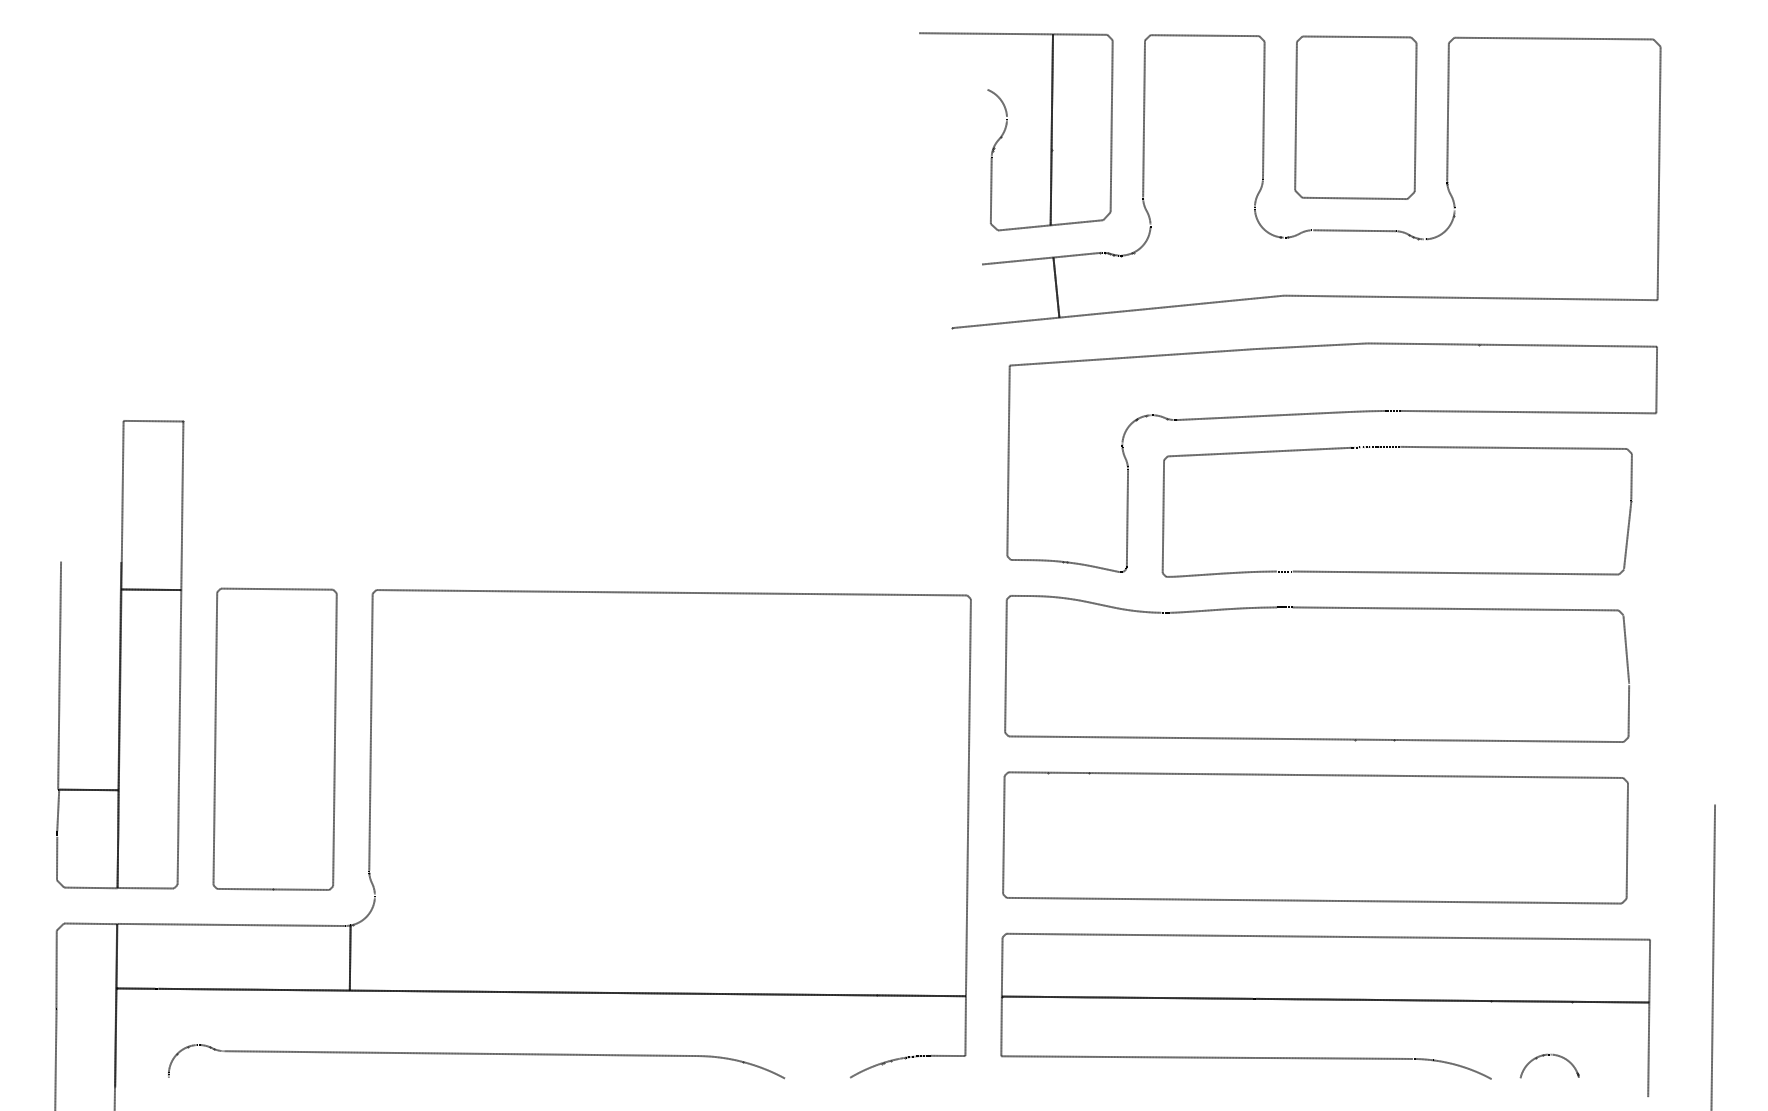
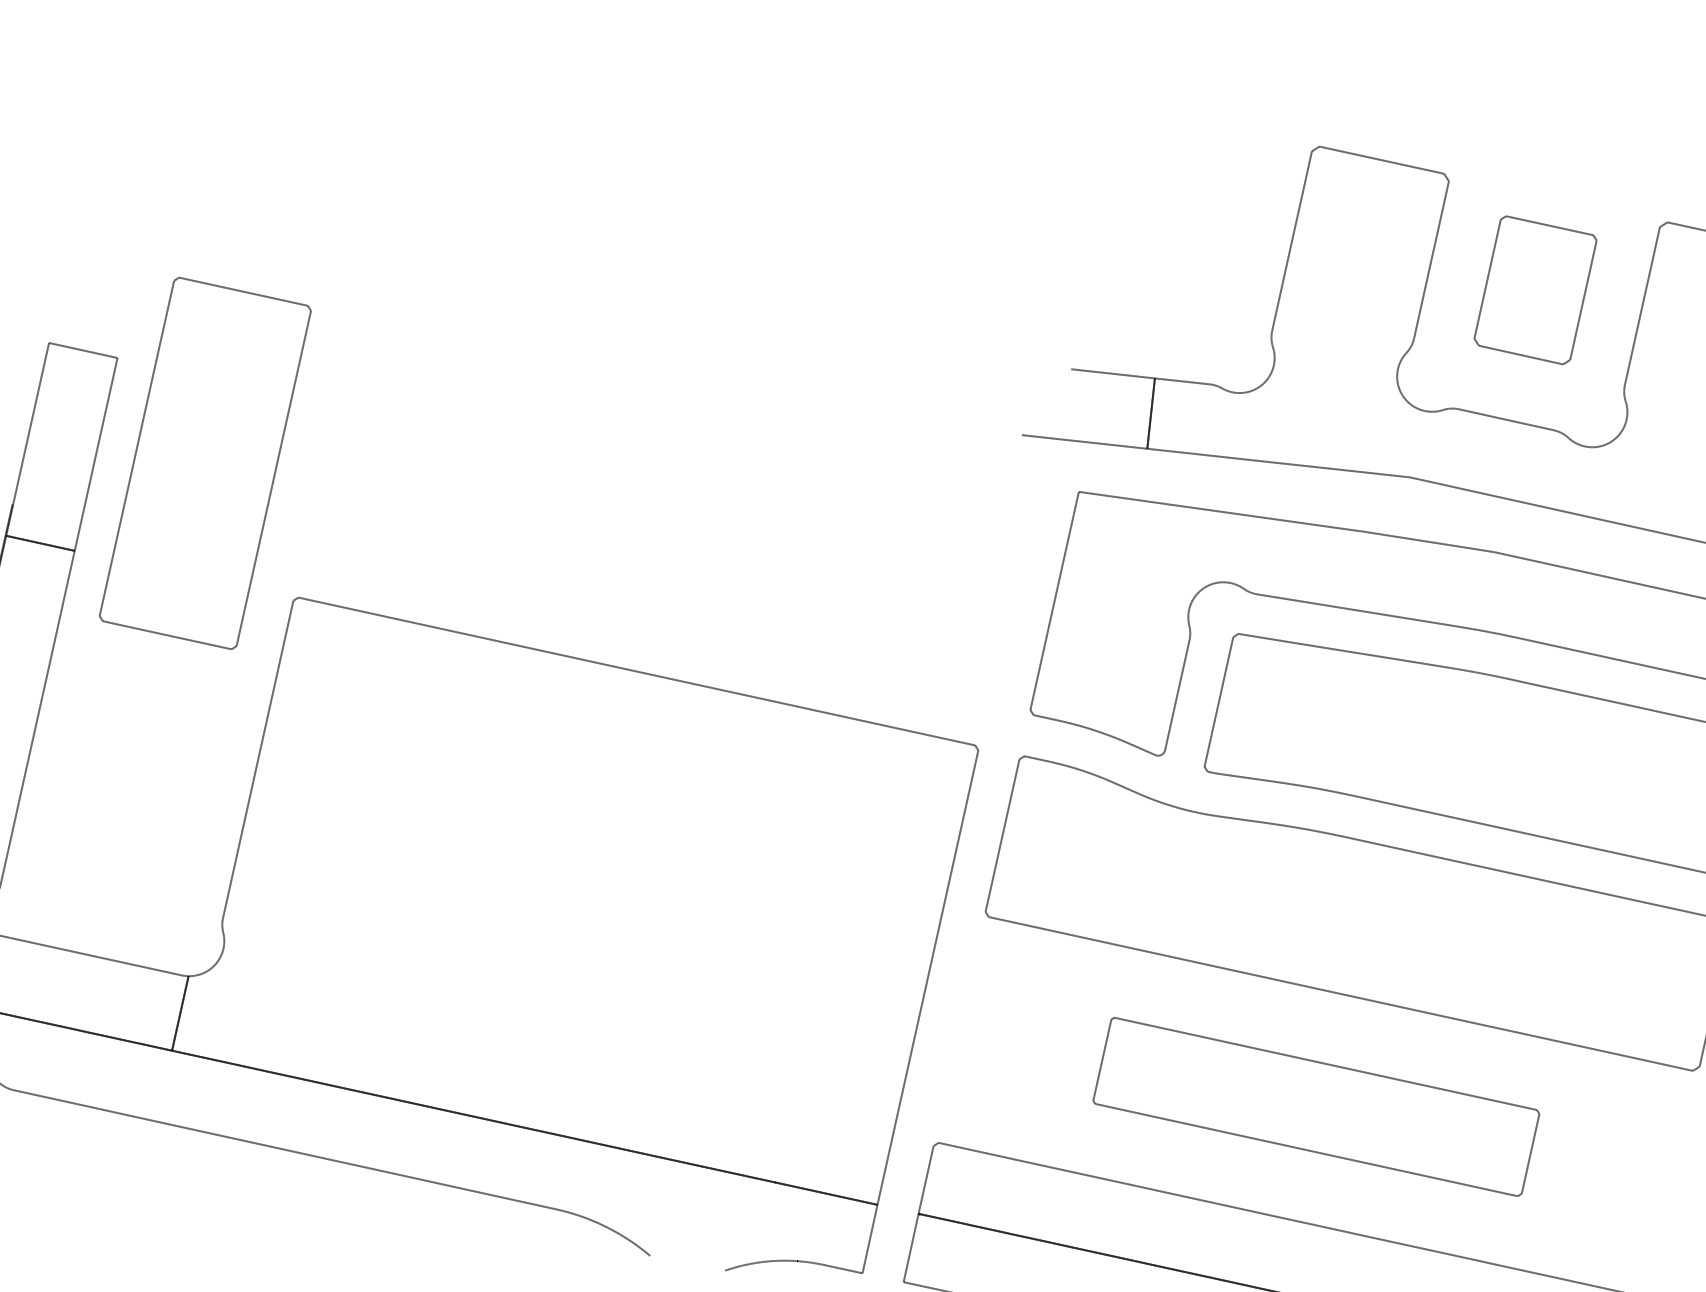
part: (1355, 117) -> (1534, 290), size x0.7
part: (1006, 129) -> (1131, 220), removed
part: (274, 738) -> (204, 462), moved
part: (1315, 837) -> (1316, 1106), size x0.6

